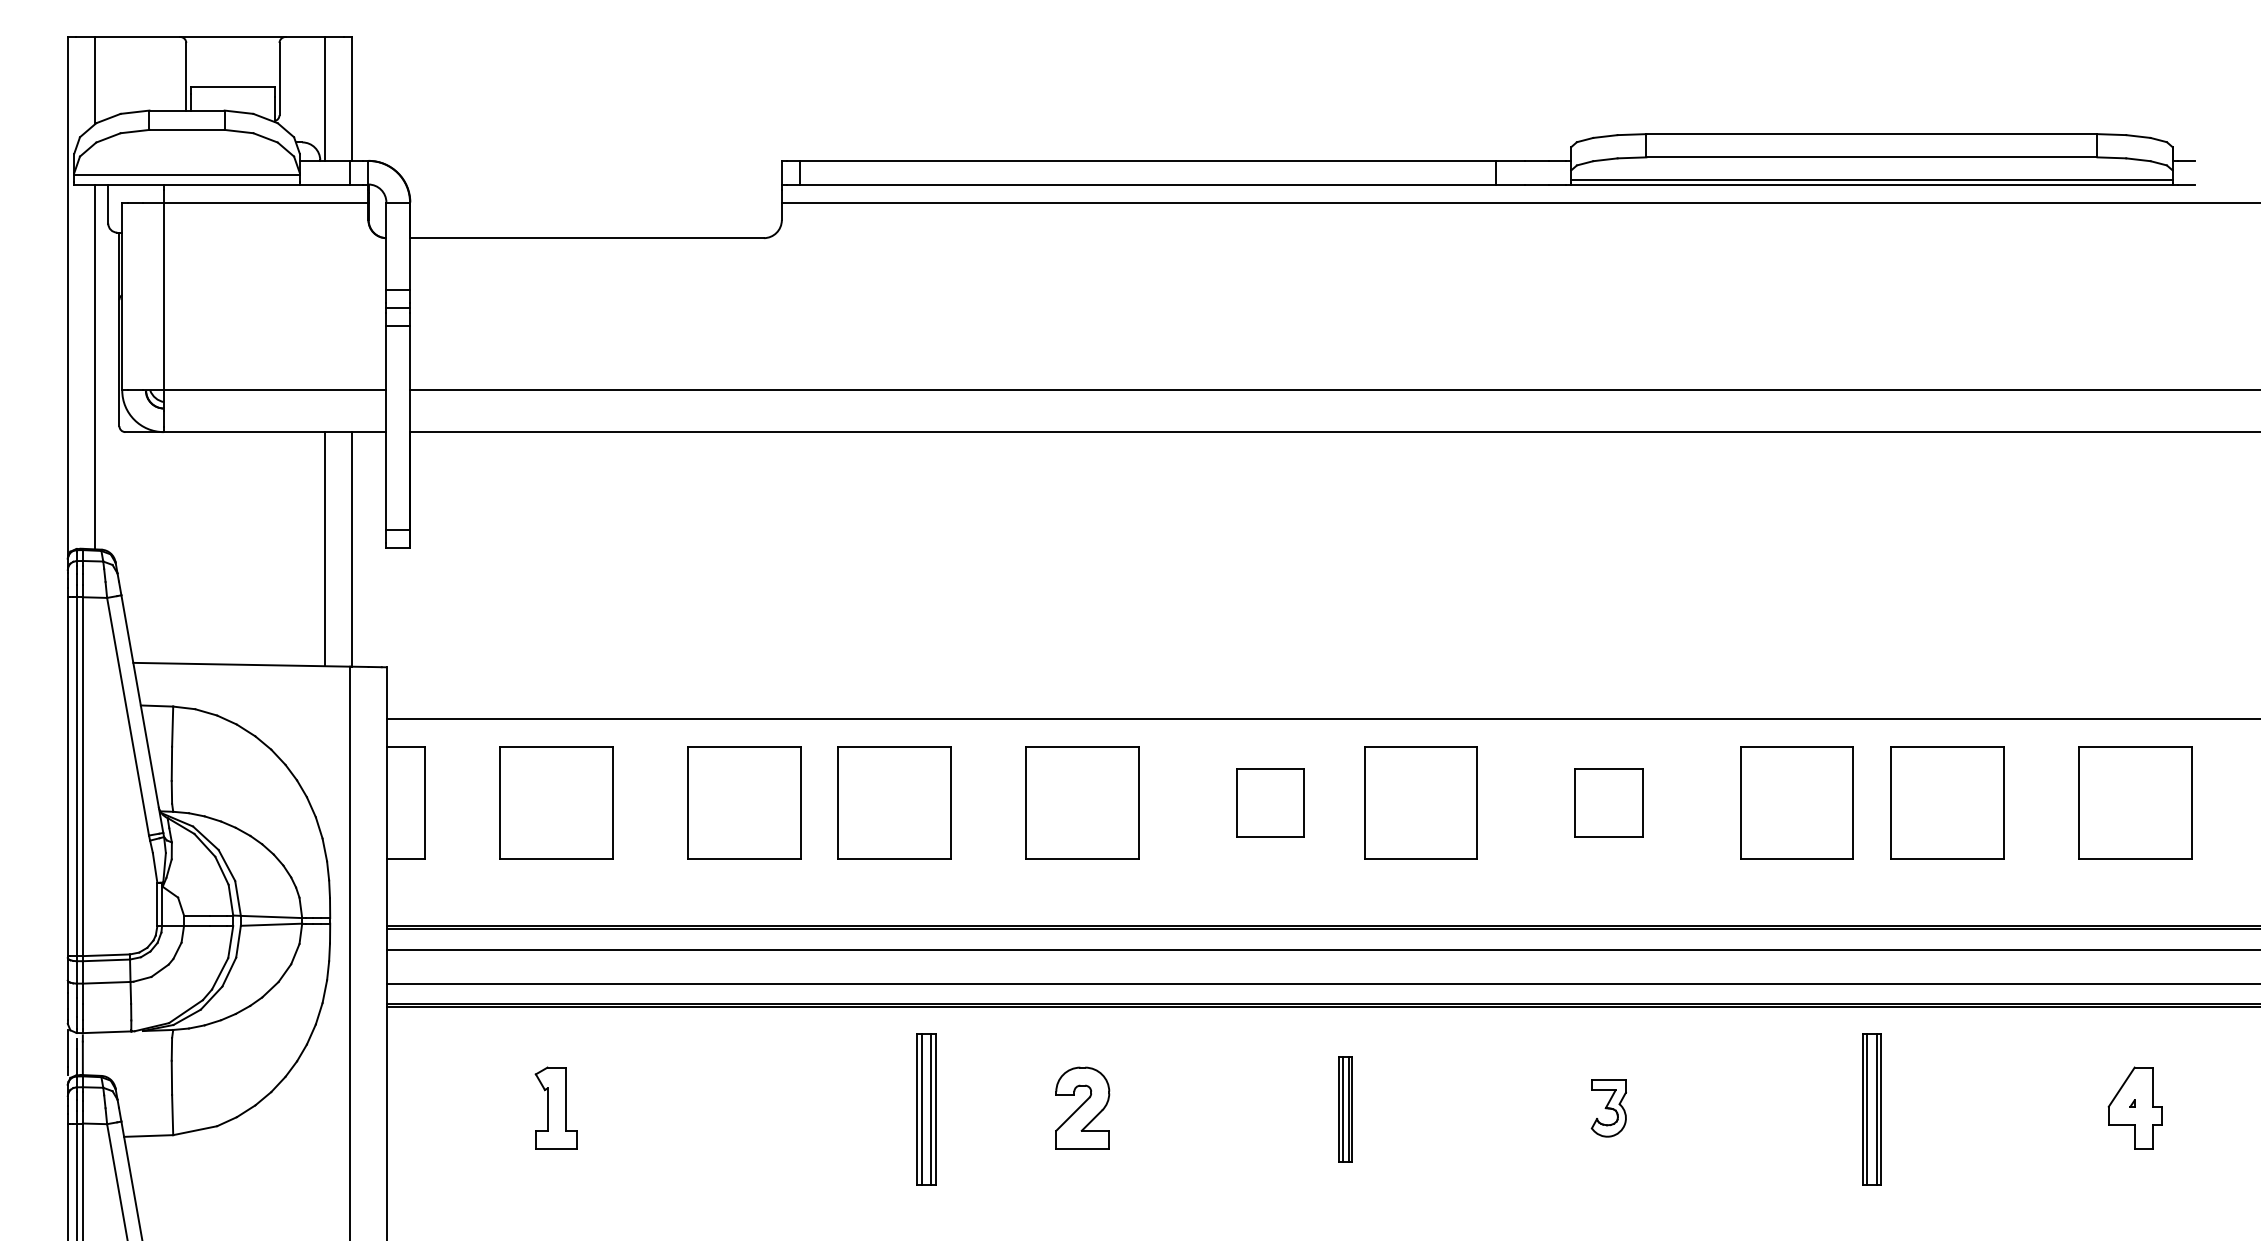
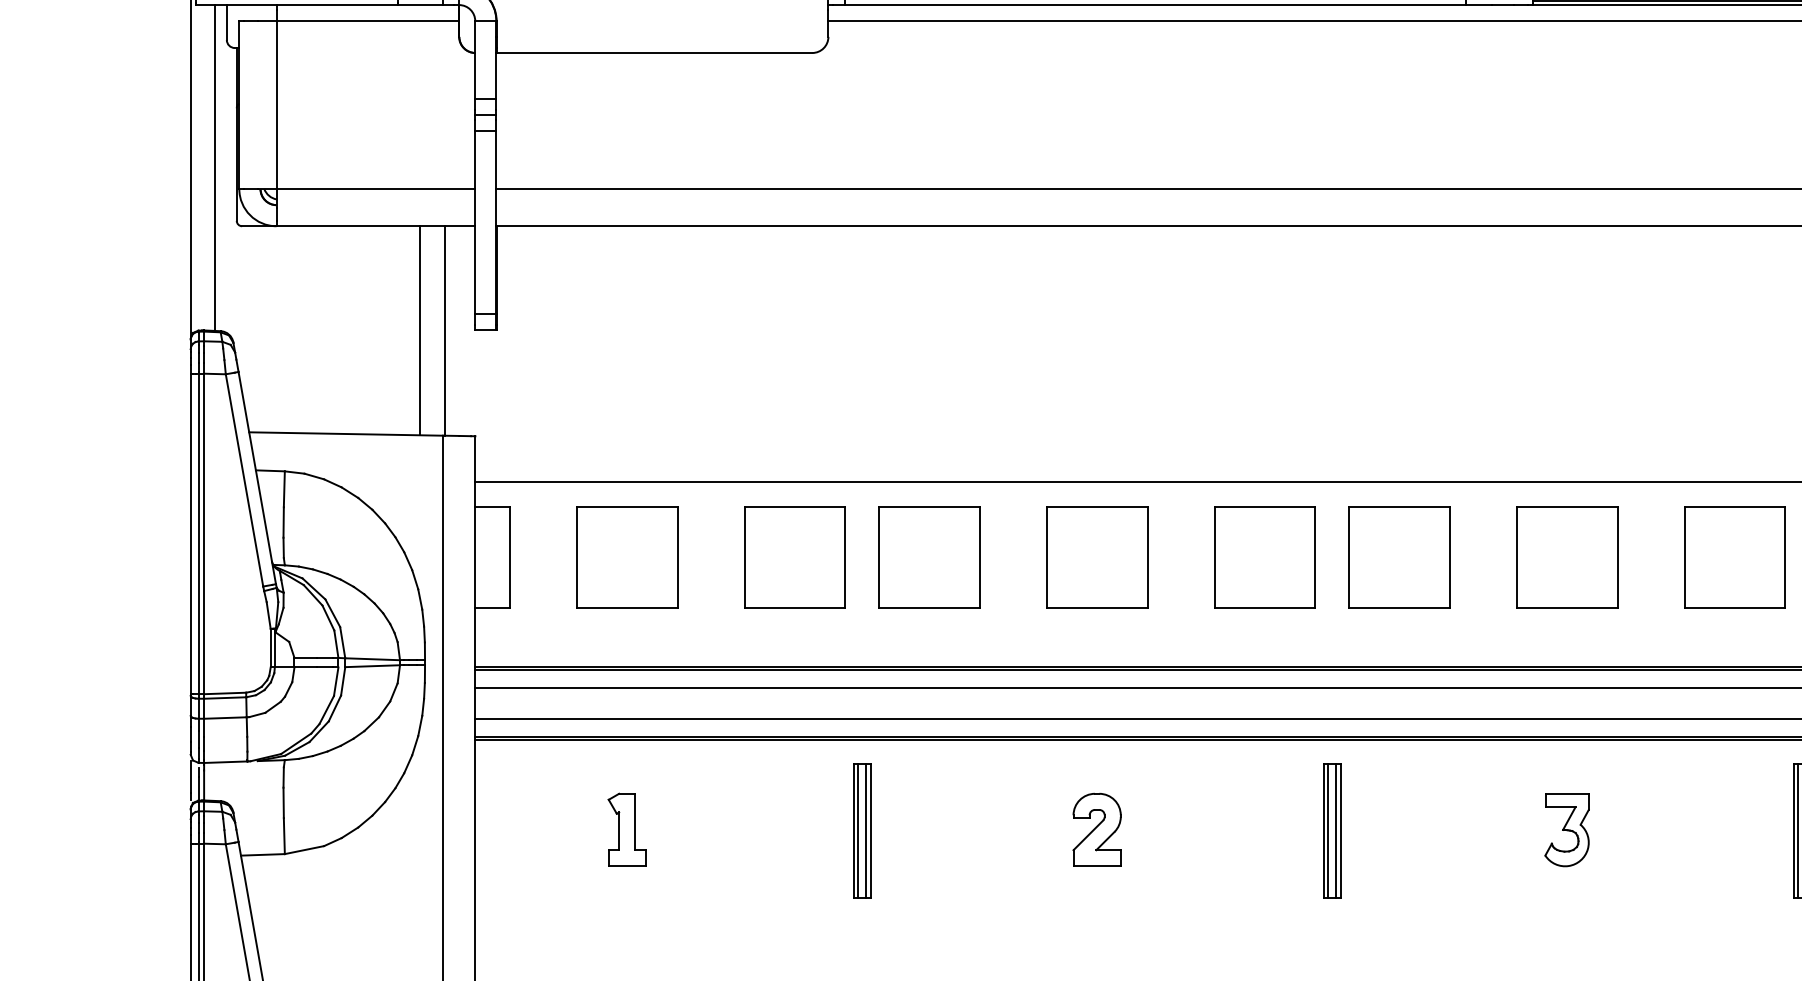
part: (1270, 802) -> (1264, 557), size x1.67
part: (1608, 802) -> (1566, 557), size x1.67
part: (1608, 1108) -> (1566, 830), size x1.43
part: (926, 1109) -> (862, 831), moved
part: (1345, 1109) -> (1331, 831), size x1.43

